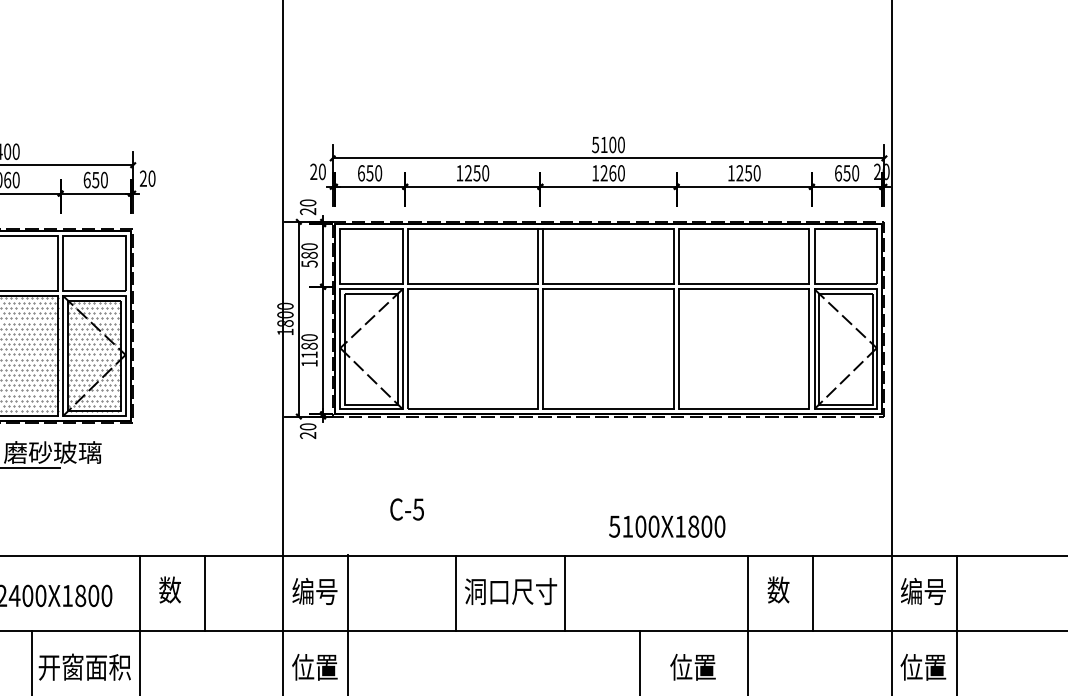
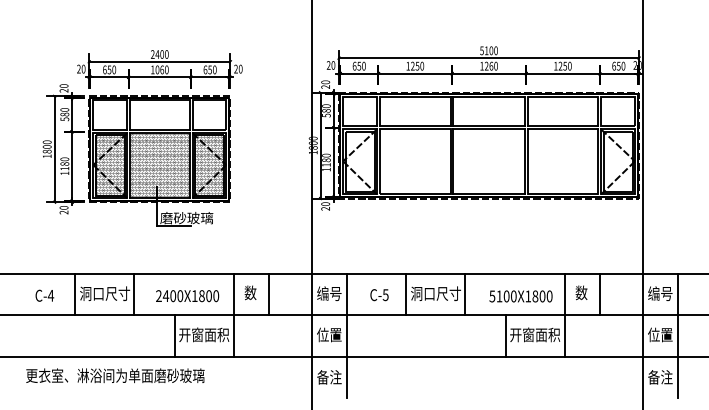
text: (407, 510) -> (379, 295), moved
text: (666, 526) -> (520, 296), moved
text: (693, 666) -> (535, 334), 位置 -> 开窗面积

